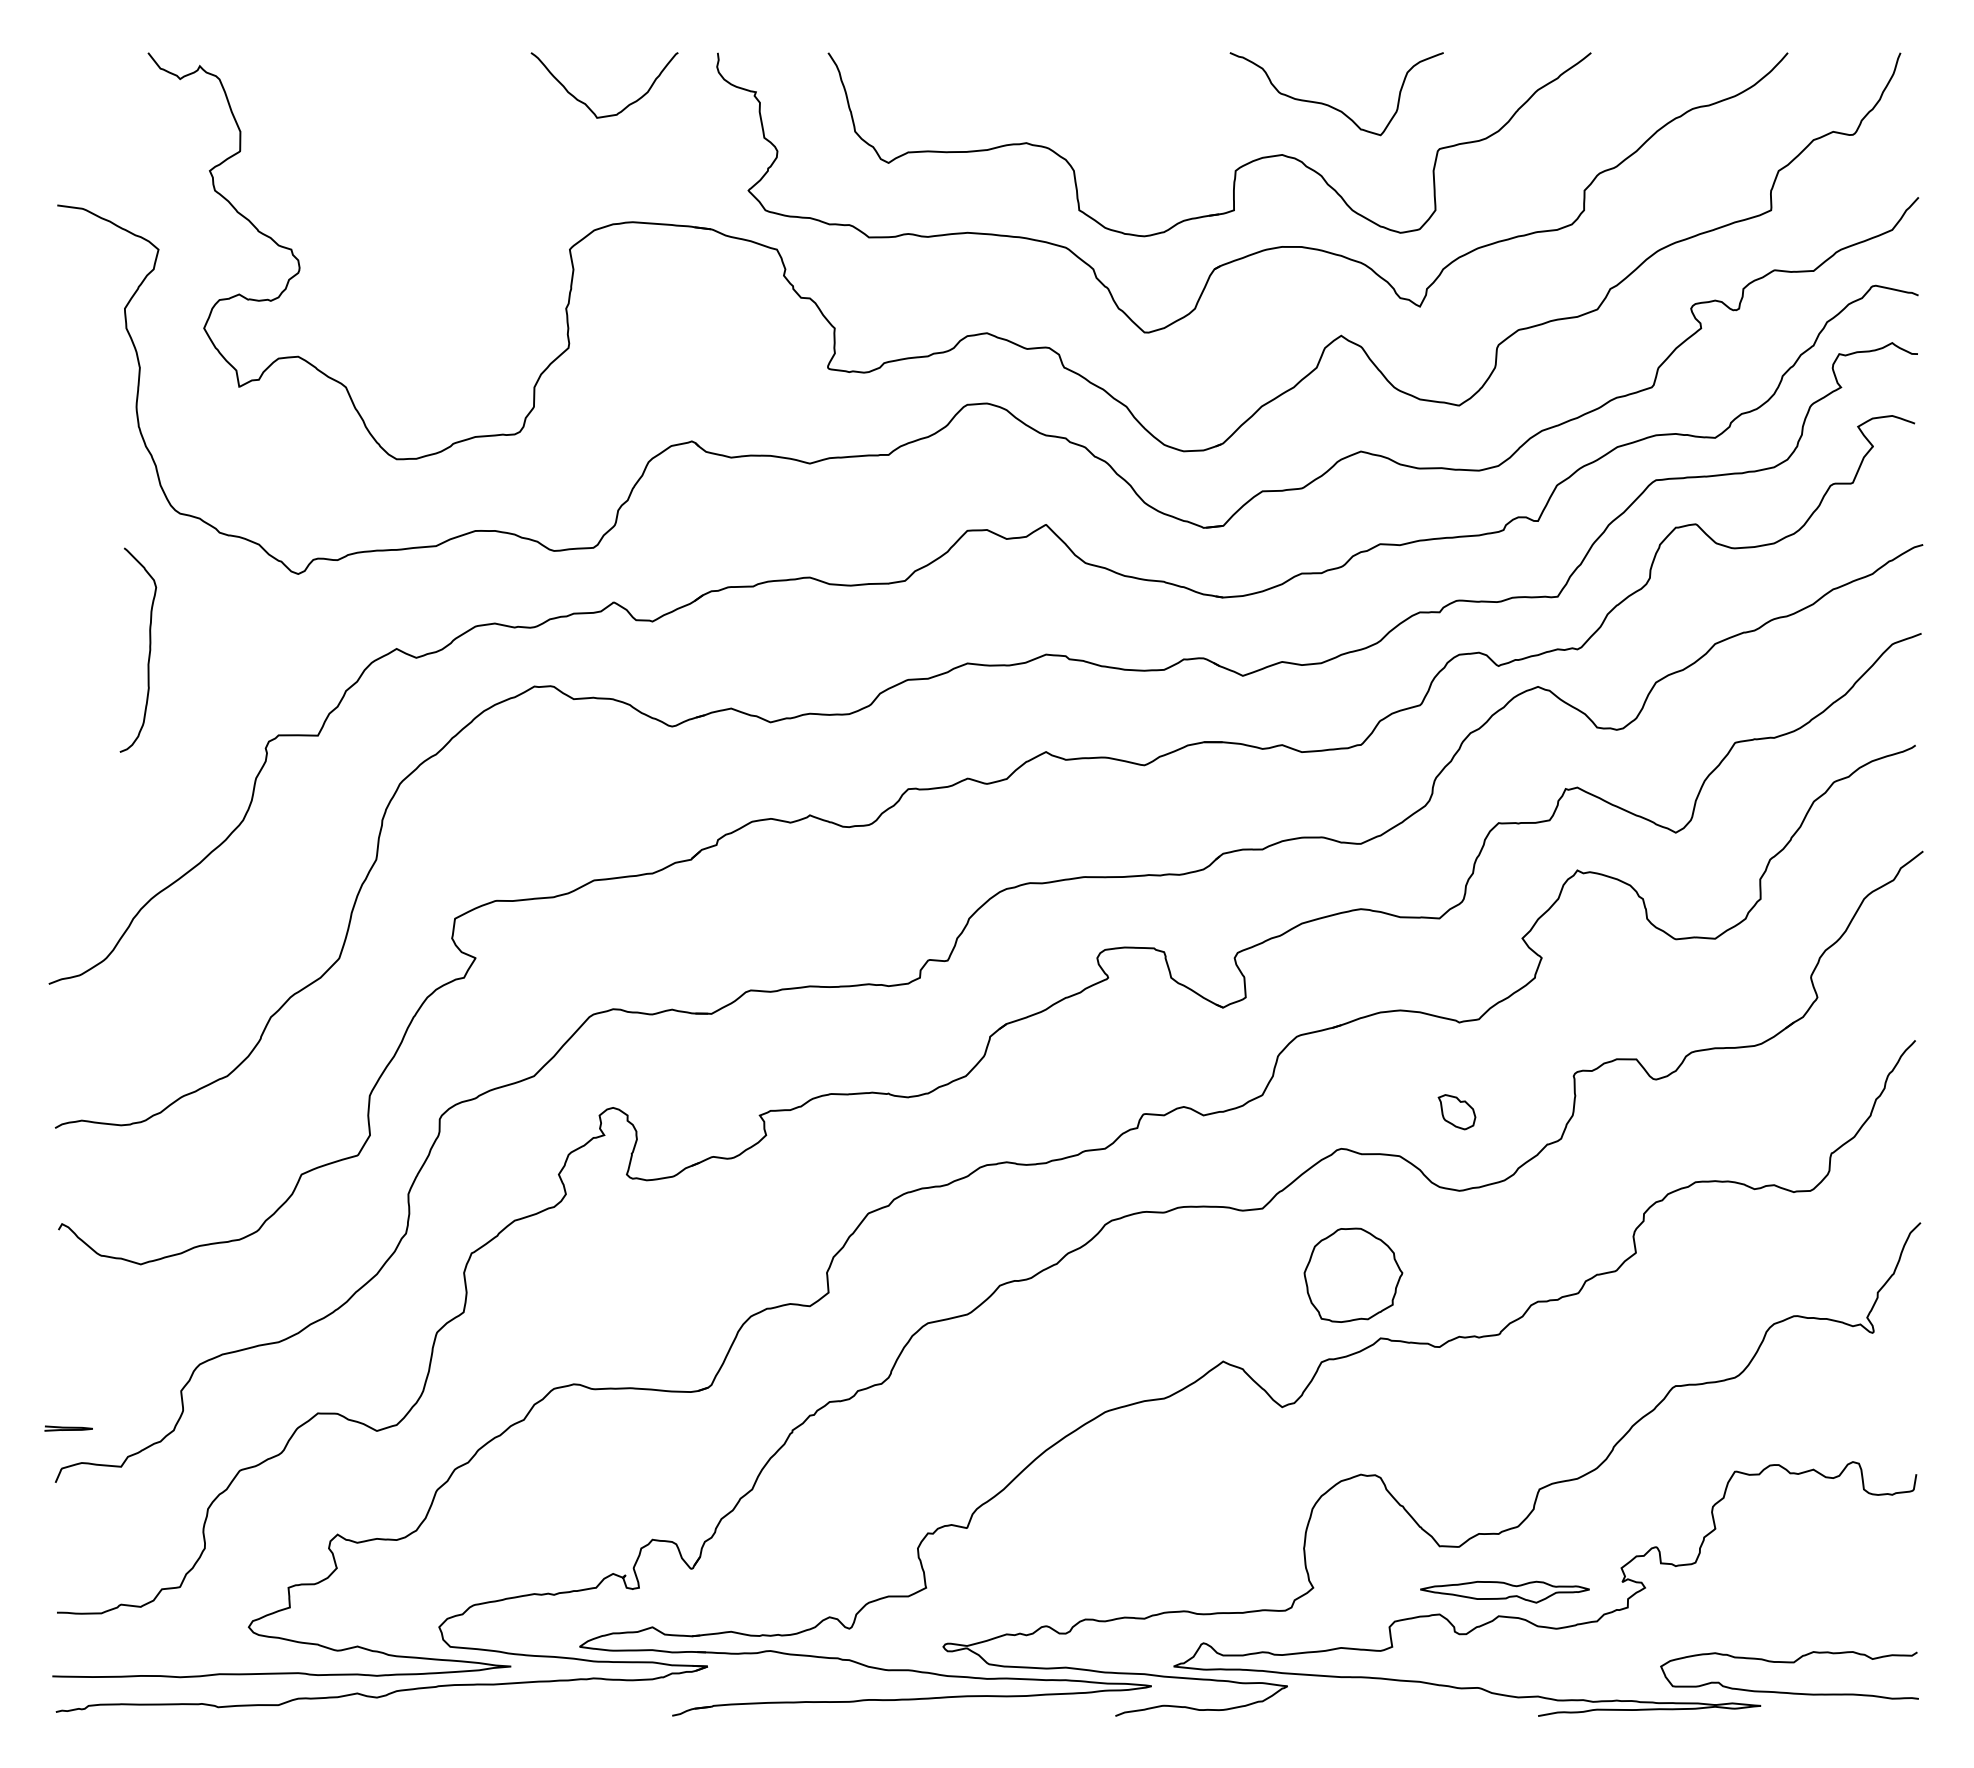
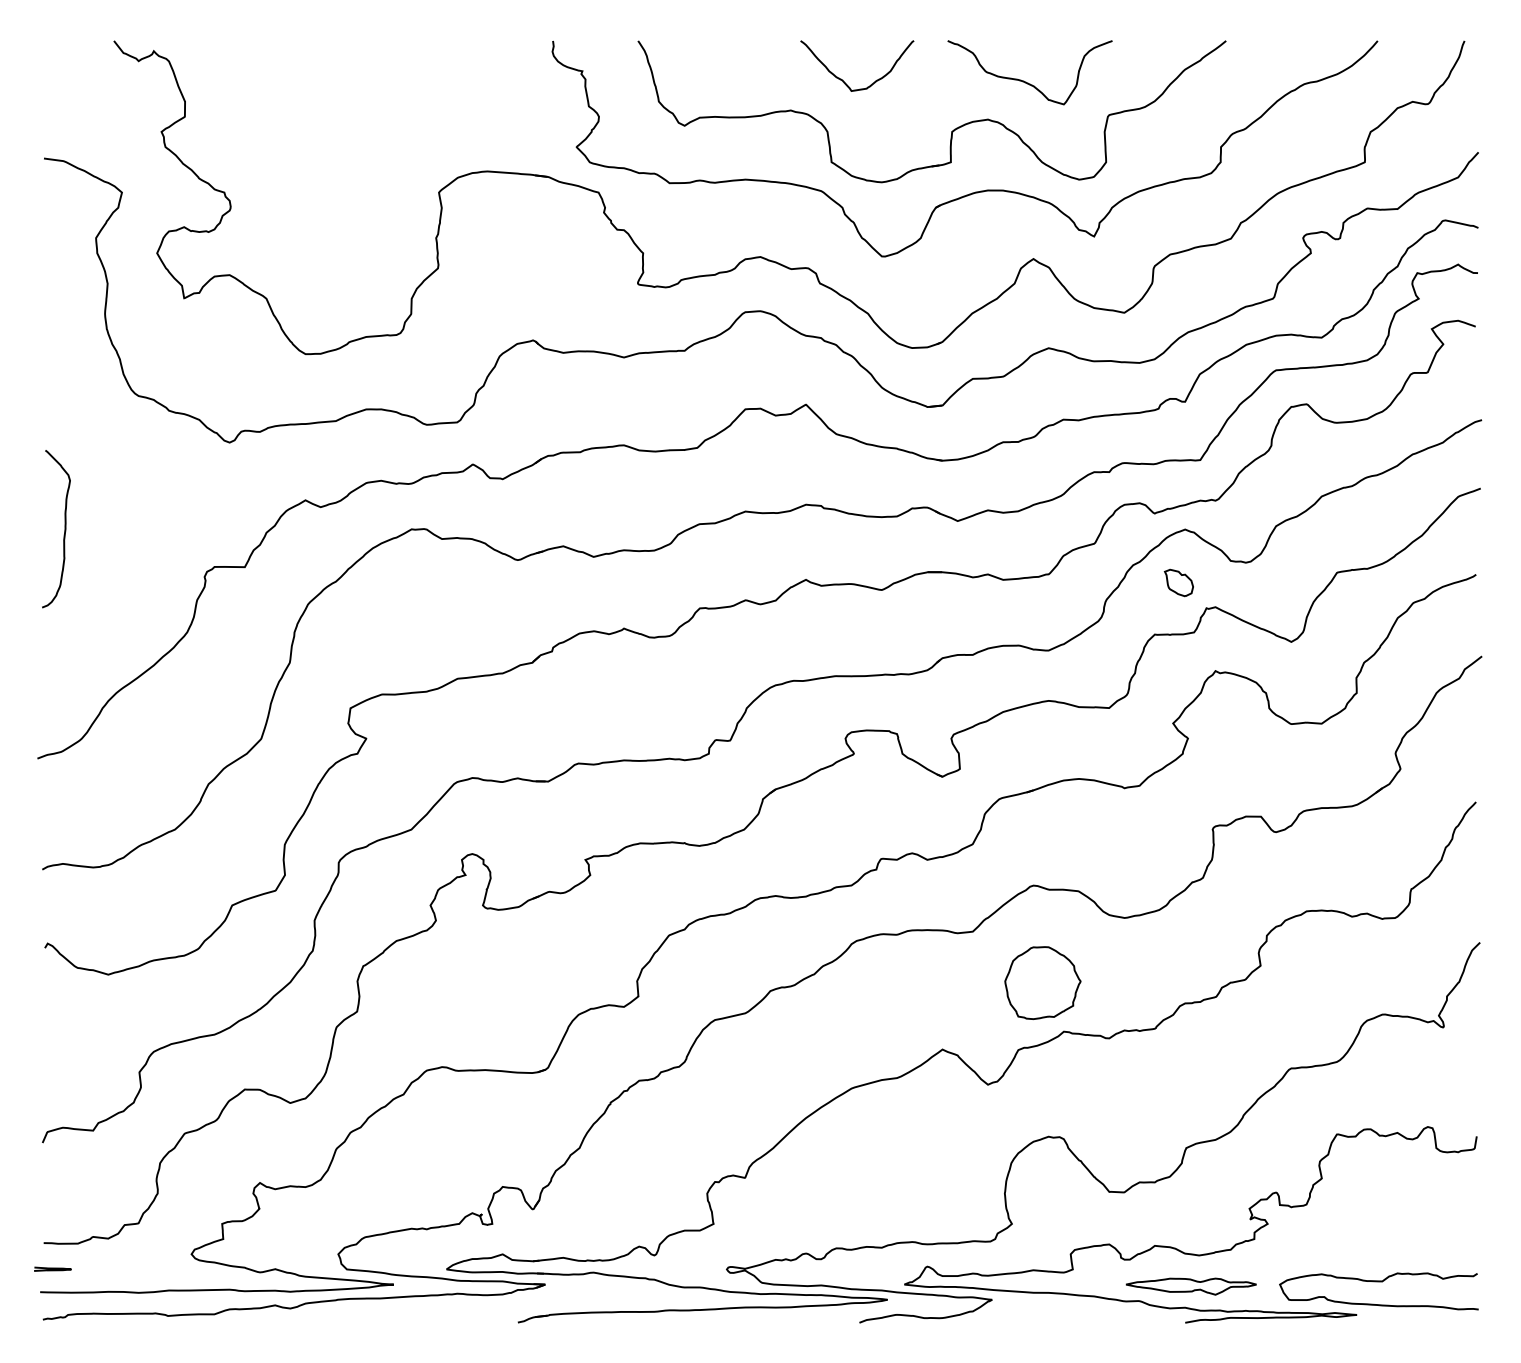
curve: (586, 103) -> (843, 79), moved
curve: (149, 649) -> (64, 528), moved
part: (1456, 1112) -> (1178, 583), moved
curve: (68, 1428) -> (52, 1269), moved
part: (1504, 1591) -> (1190, 1286), moved

